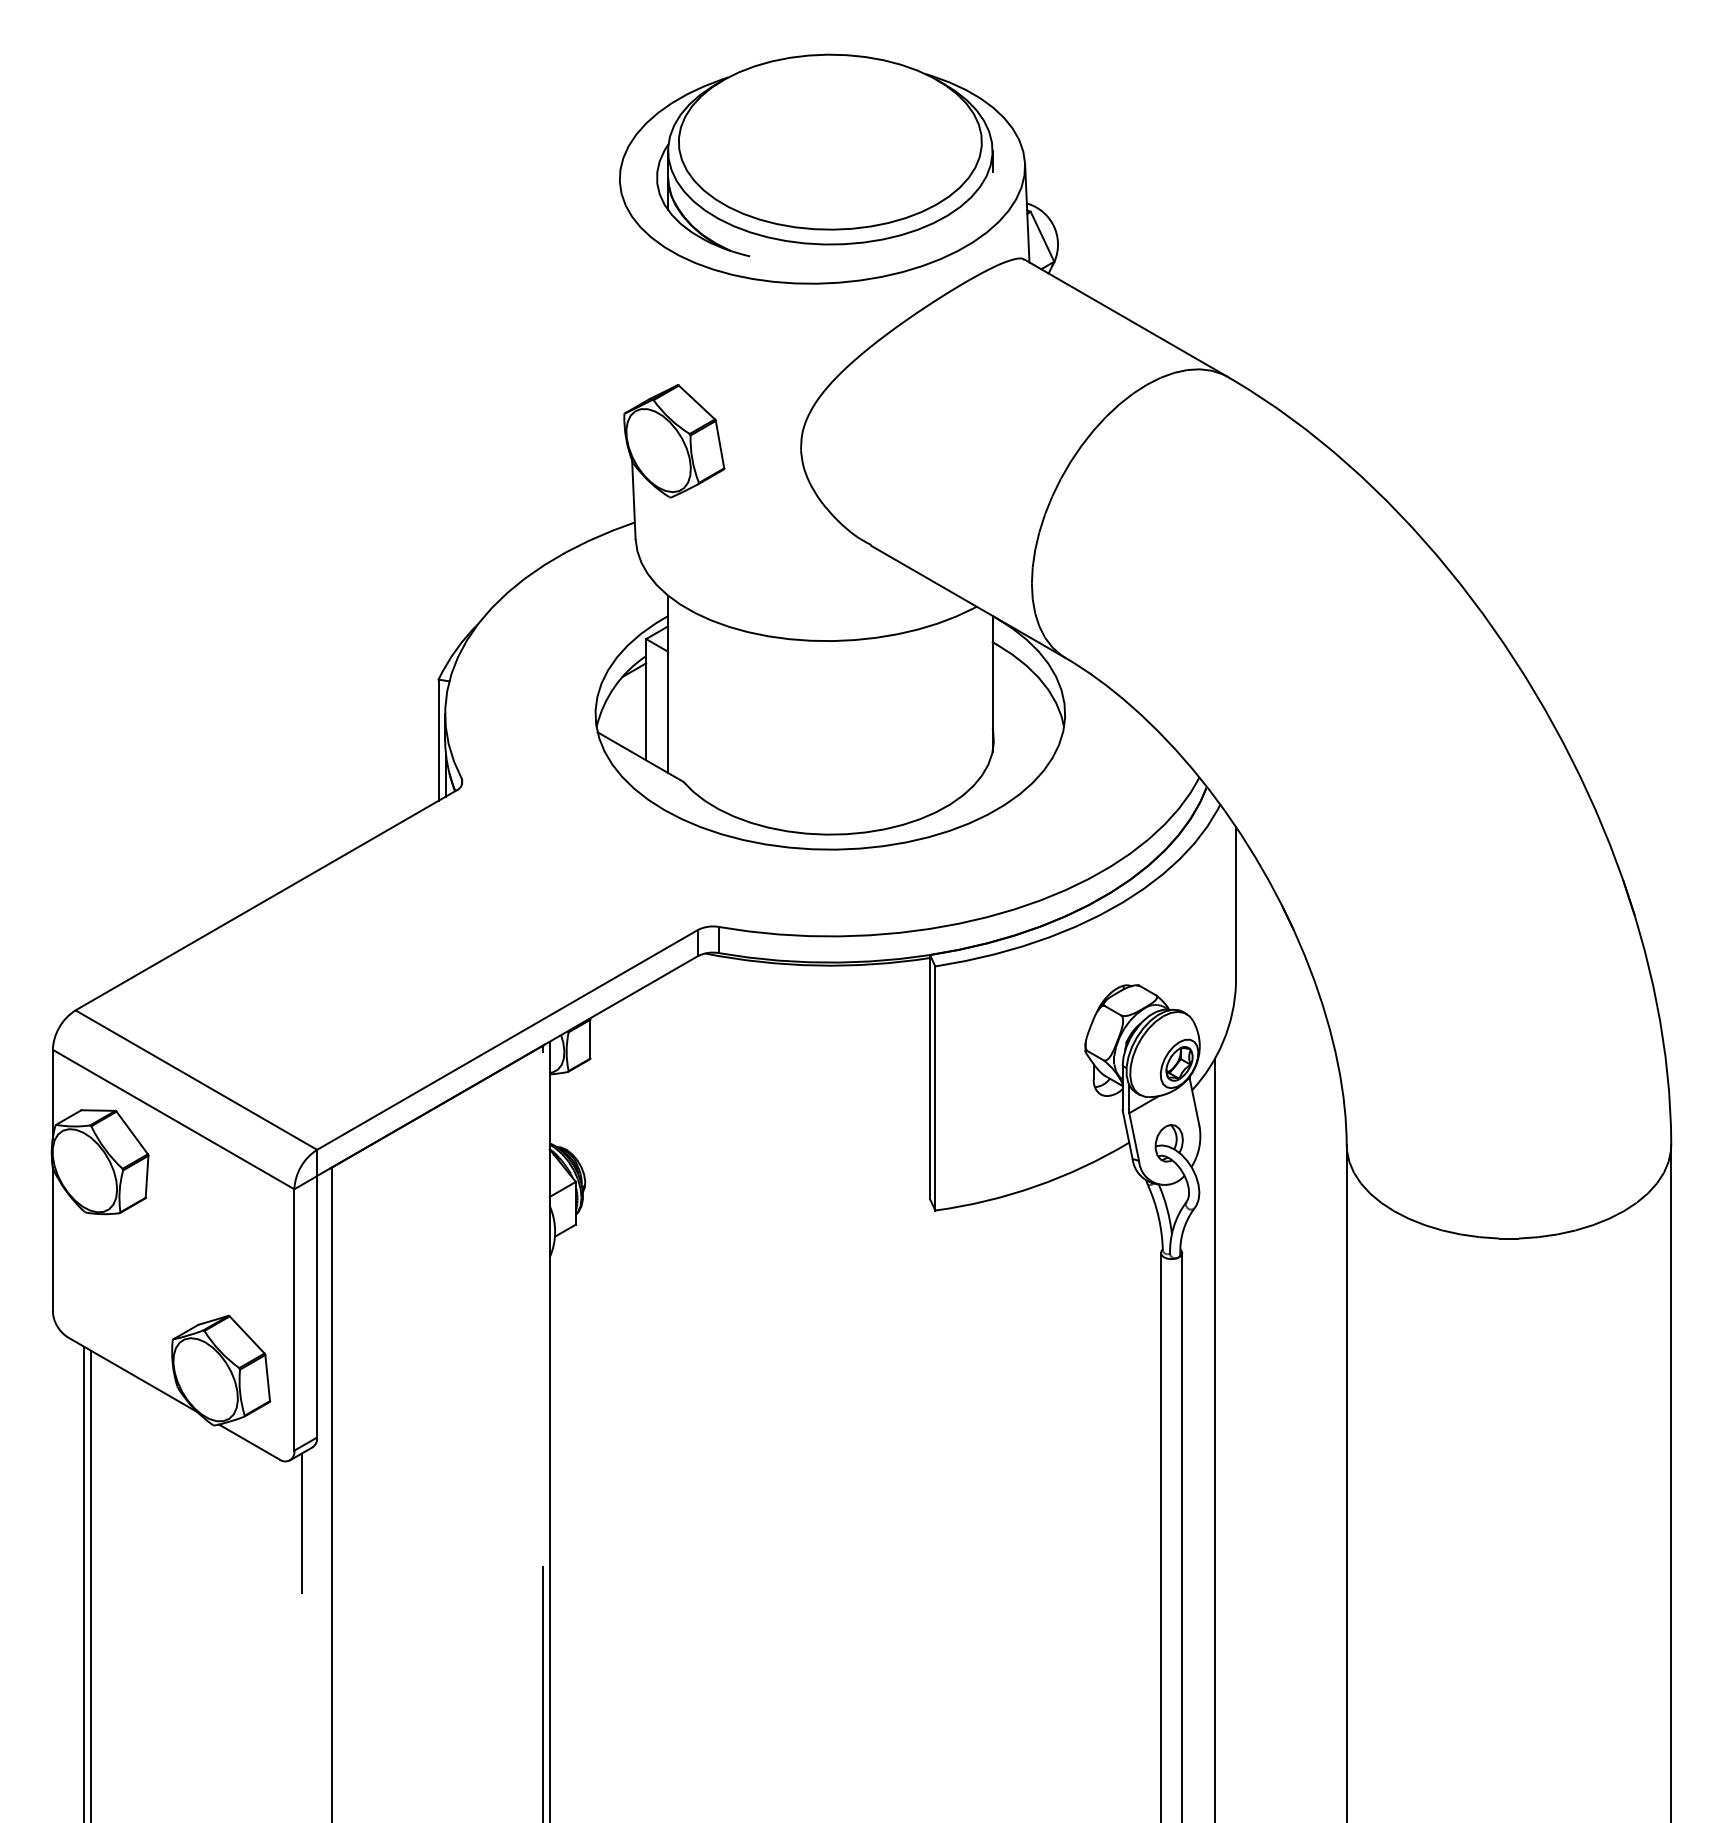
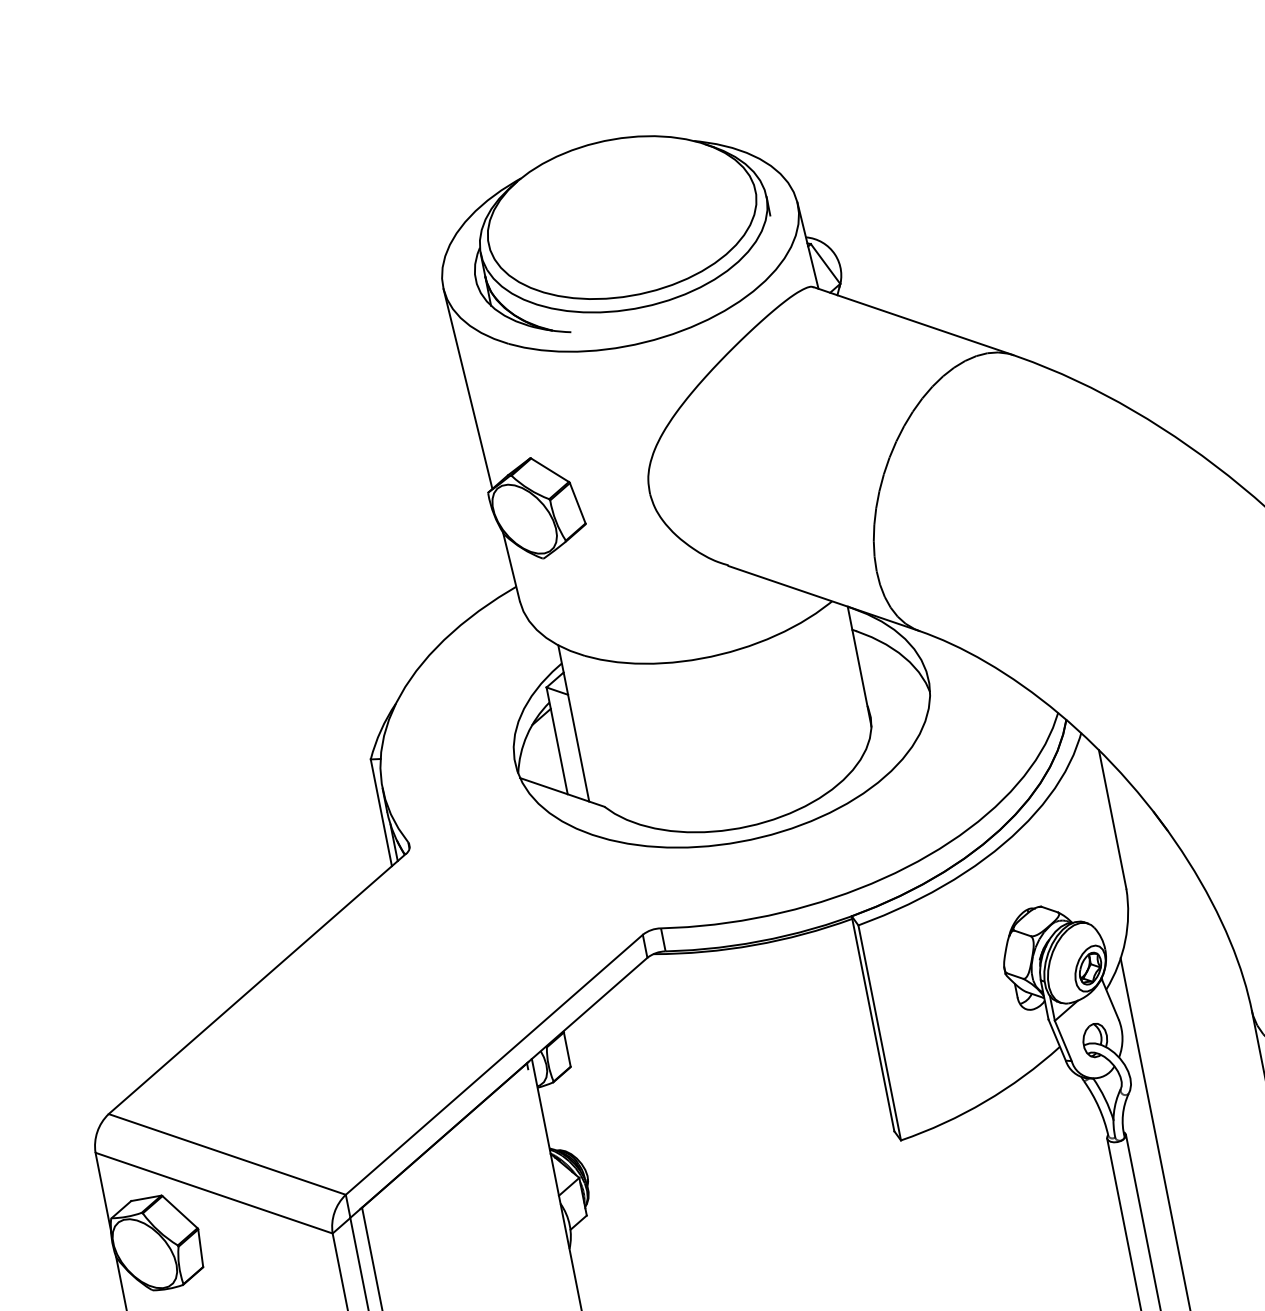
line: (624, 295) -> (467, 388), added

